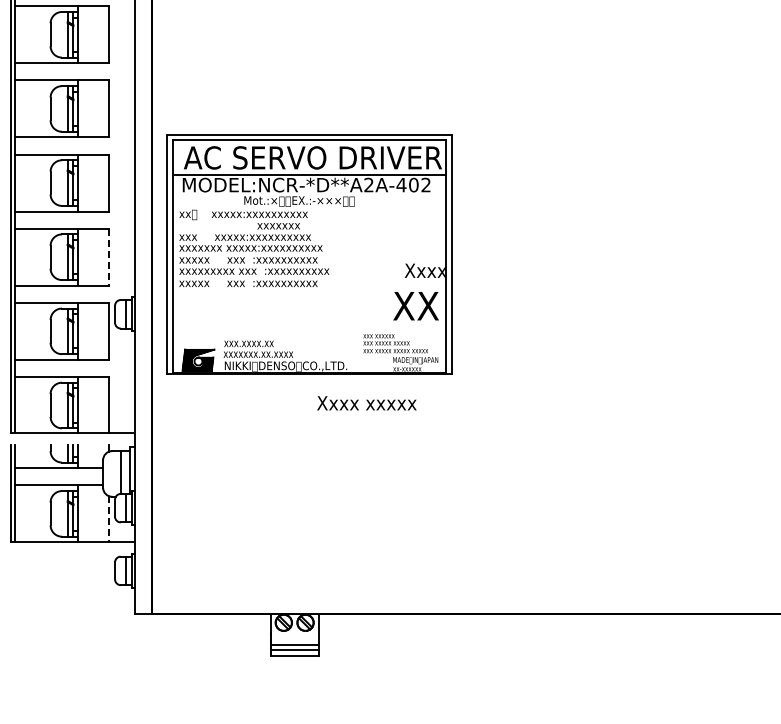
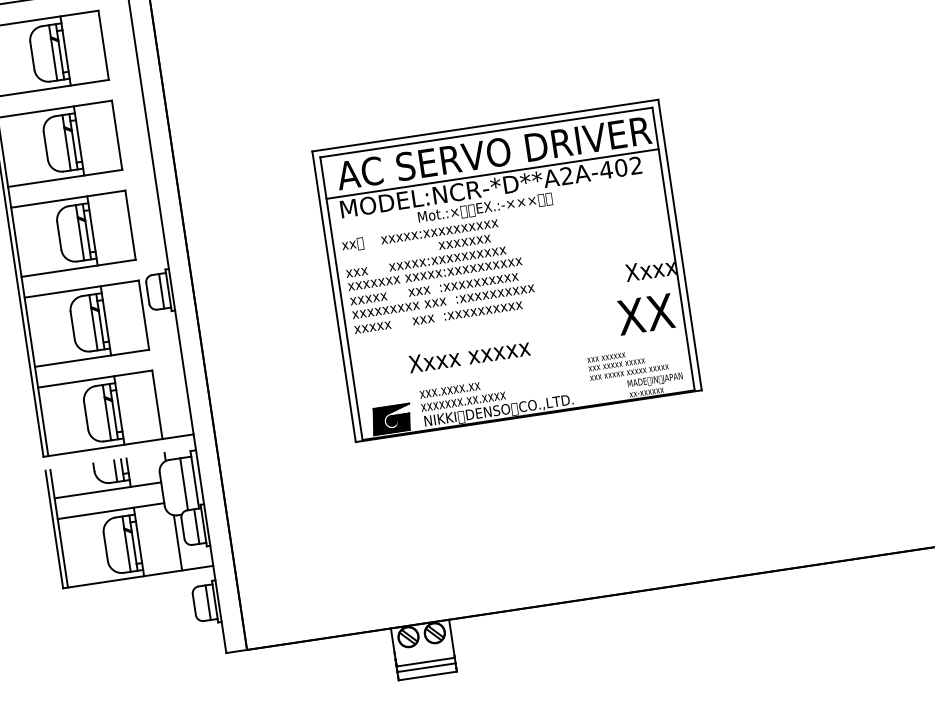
part: (309, 254) -> (507, 270), moved
line: (109, 257) -> (130, 225), dashed -> solid
line: (109, 519) -> (178, 543), dashed -> solid

